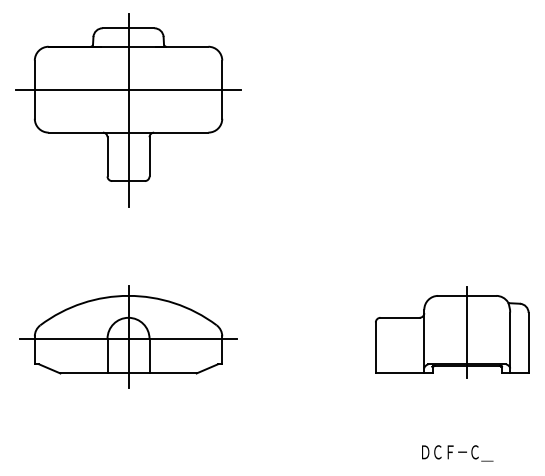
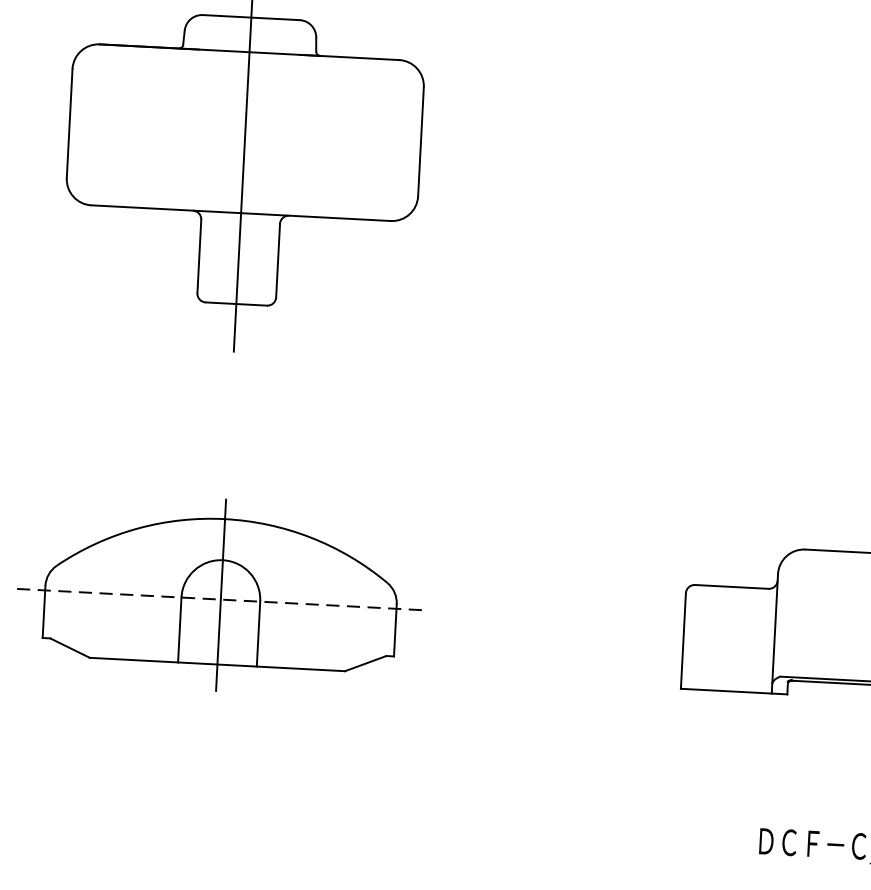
line: (128, 89) -> (245, 132), removed
line: (467, 331) -> (856, 619), removed
line: (128, 338) -> (220, 598), solid -> dashed

